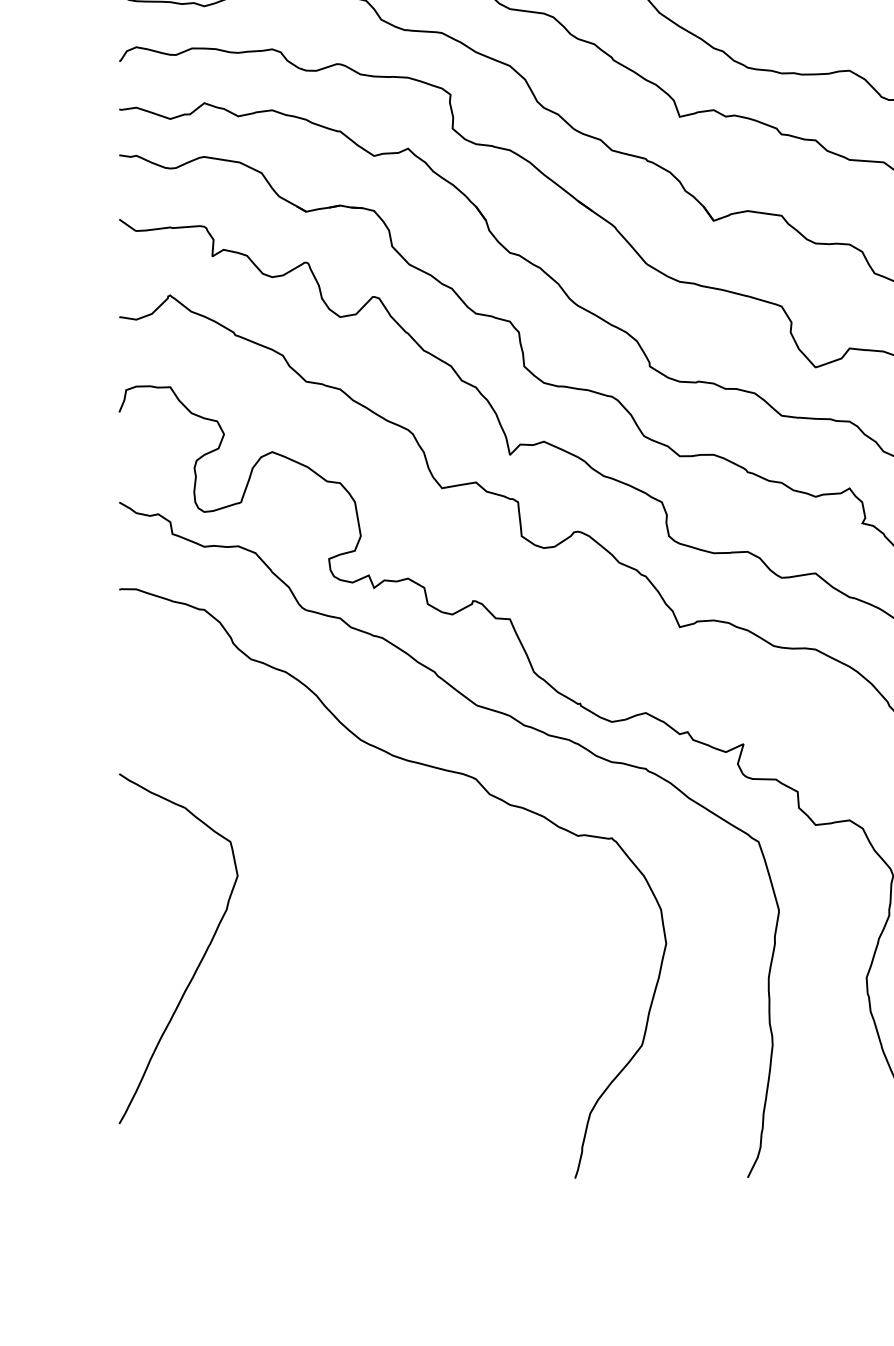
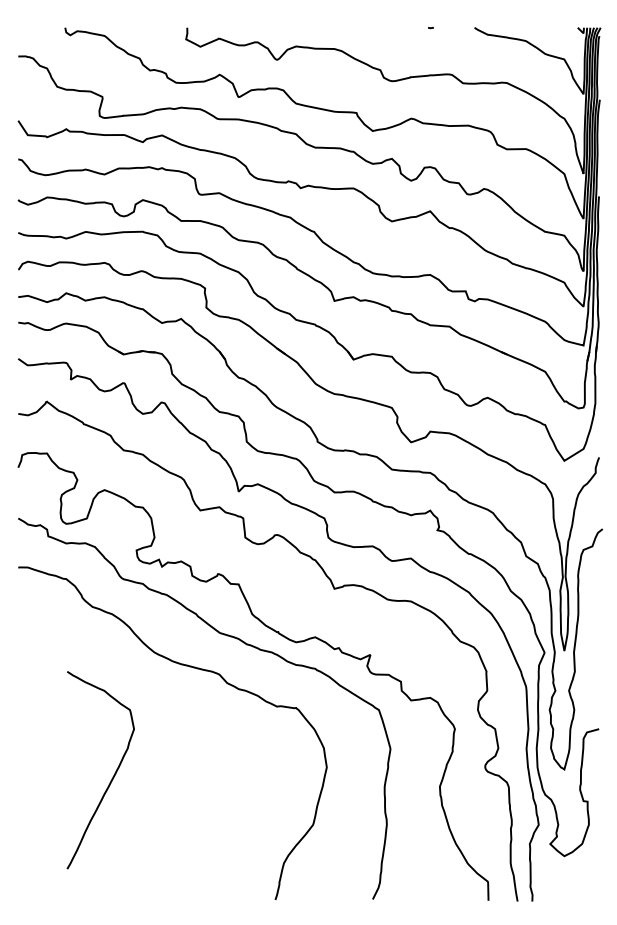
curve: (199, 959) -> (112, 776), moved

